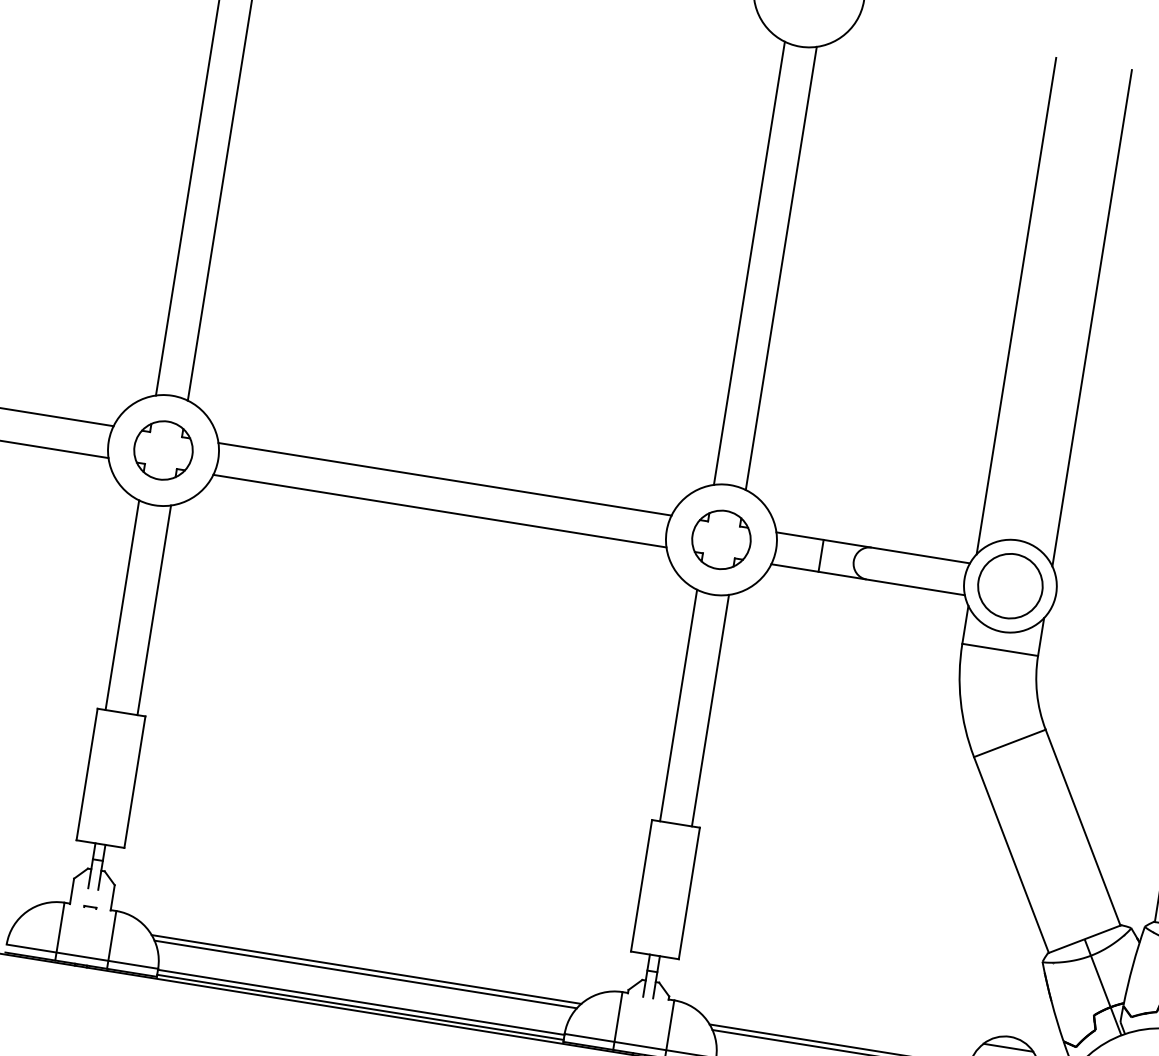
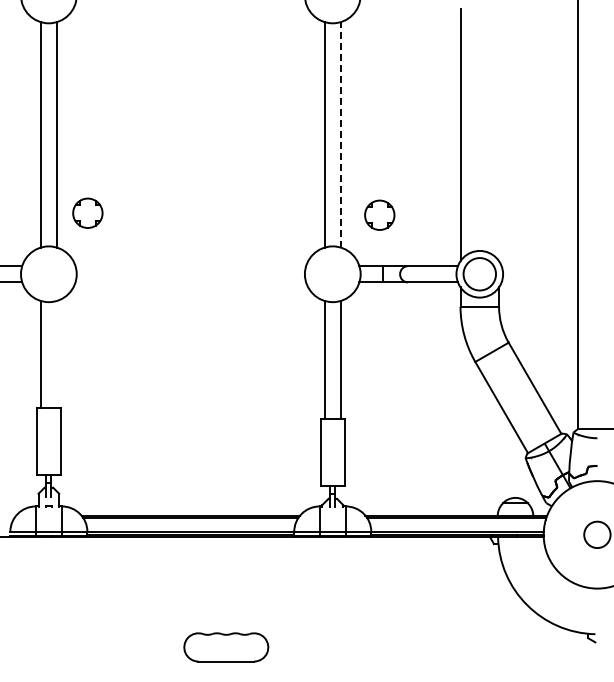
line: (780, 267) -> (340, 134), solid -> dashed
line: (1093, 317) -> (499, 134), removed
part: (163, 448) -> (87, 212), moved
line: (444, 479) -> (190, 266), removed
line: (439, 511) -> (190, 282), removed
part: (721, 538) -> (379, 214), moved
line: (153, 608) -> (56, 353), removed

